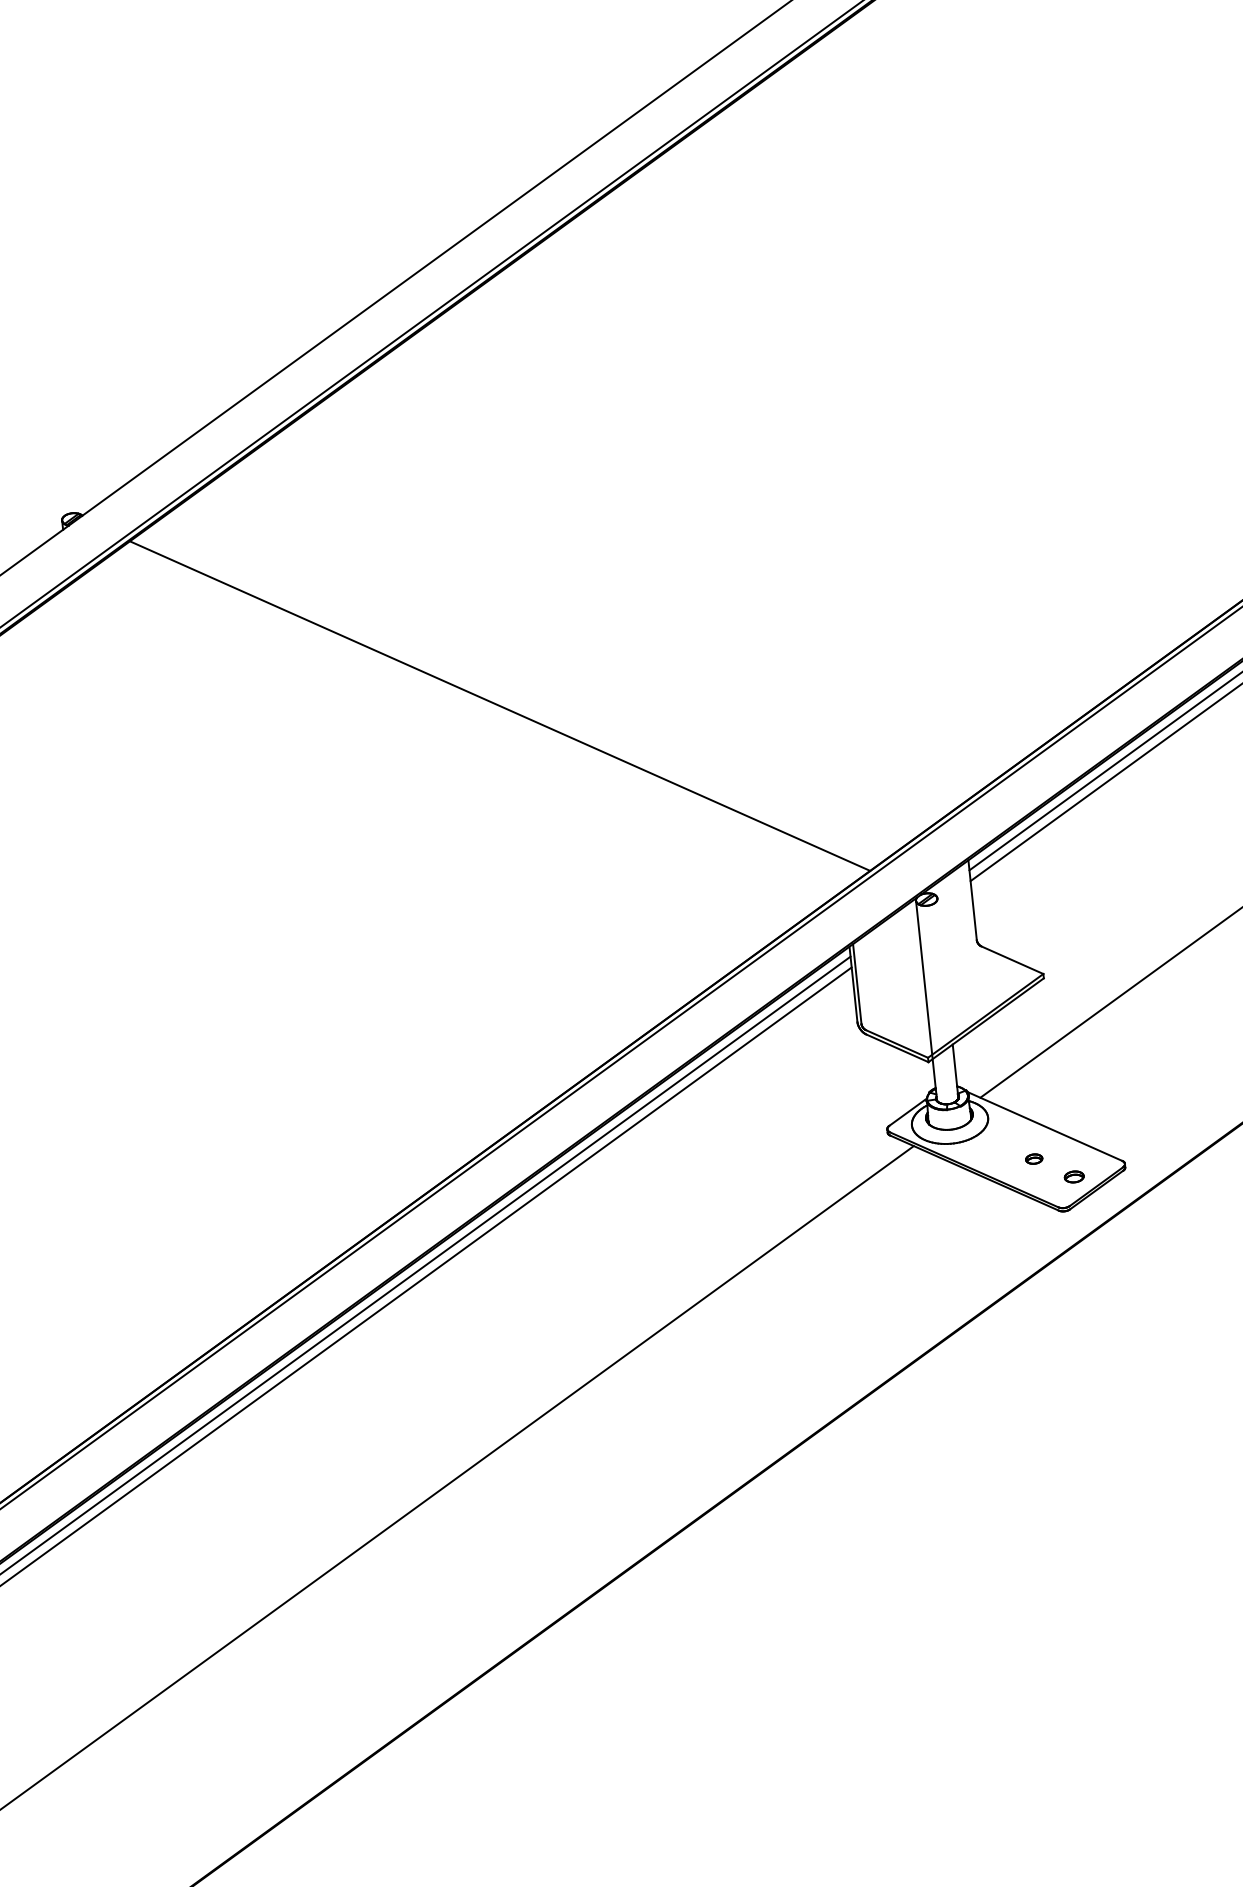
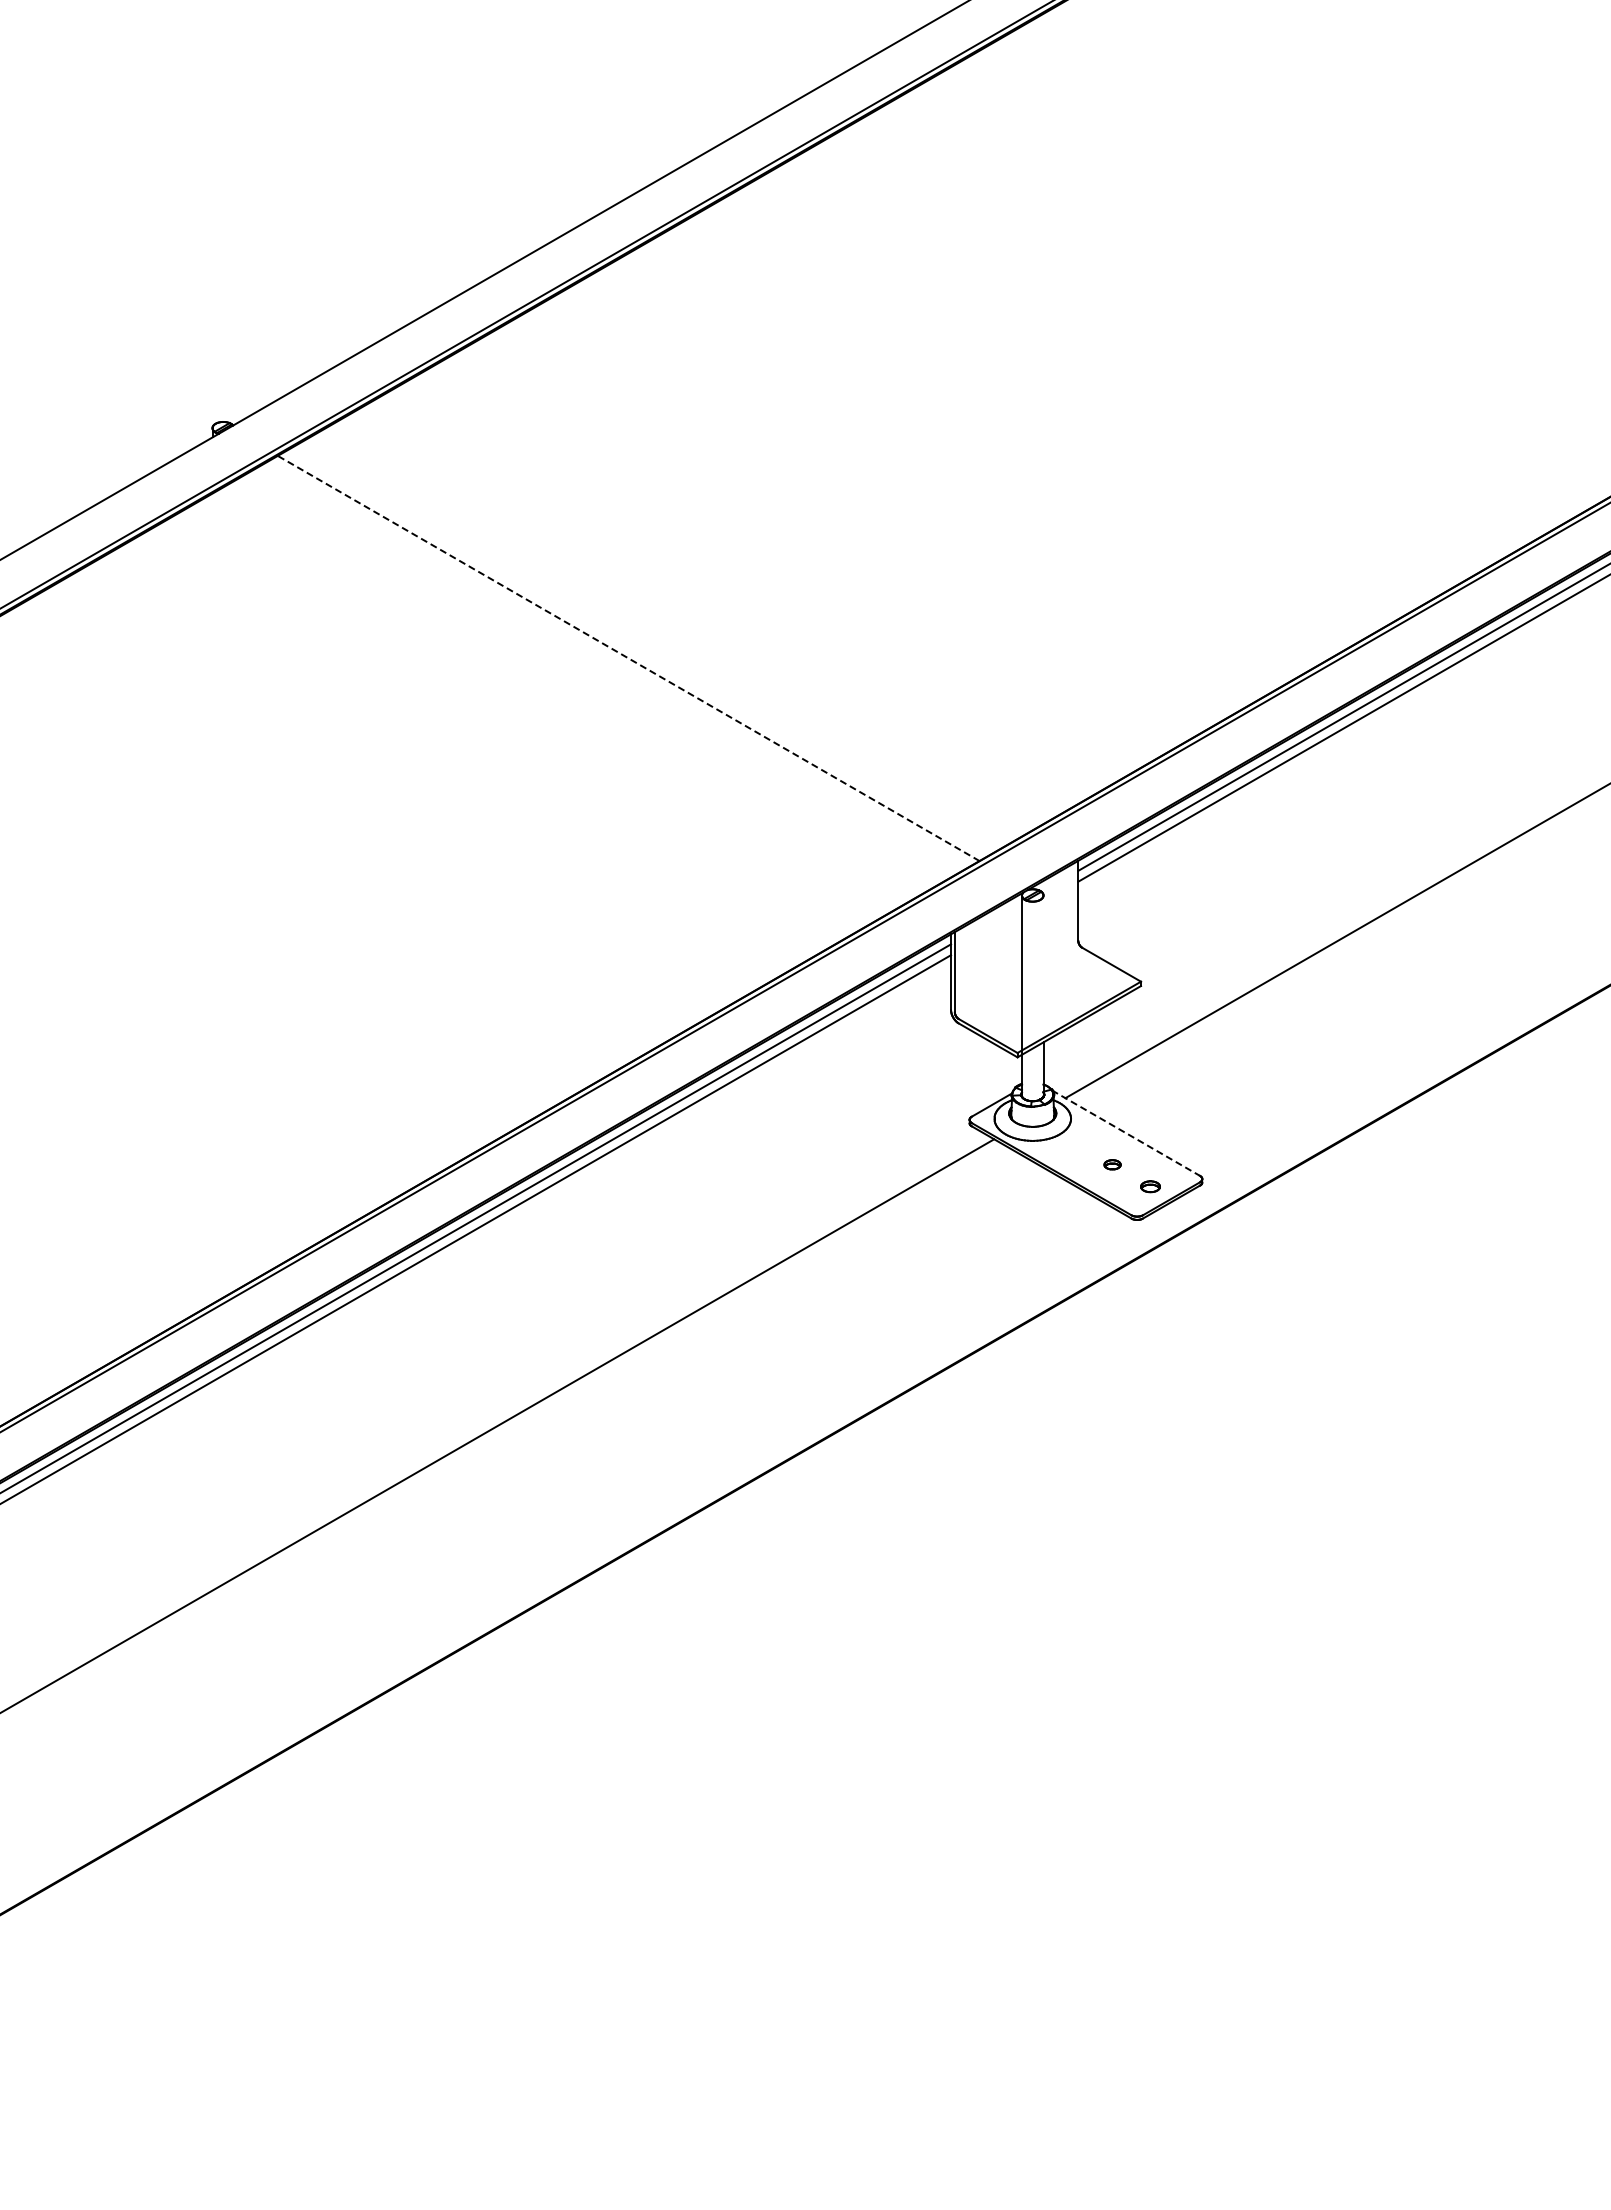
line: (499, 706) -> (628, 658), solid -> dashed
line: (1044, 1126) -> (1126, 1133), solid -> dashed

